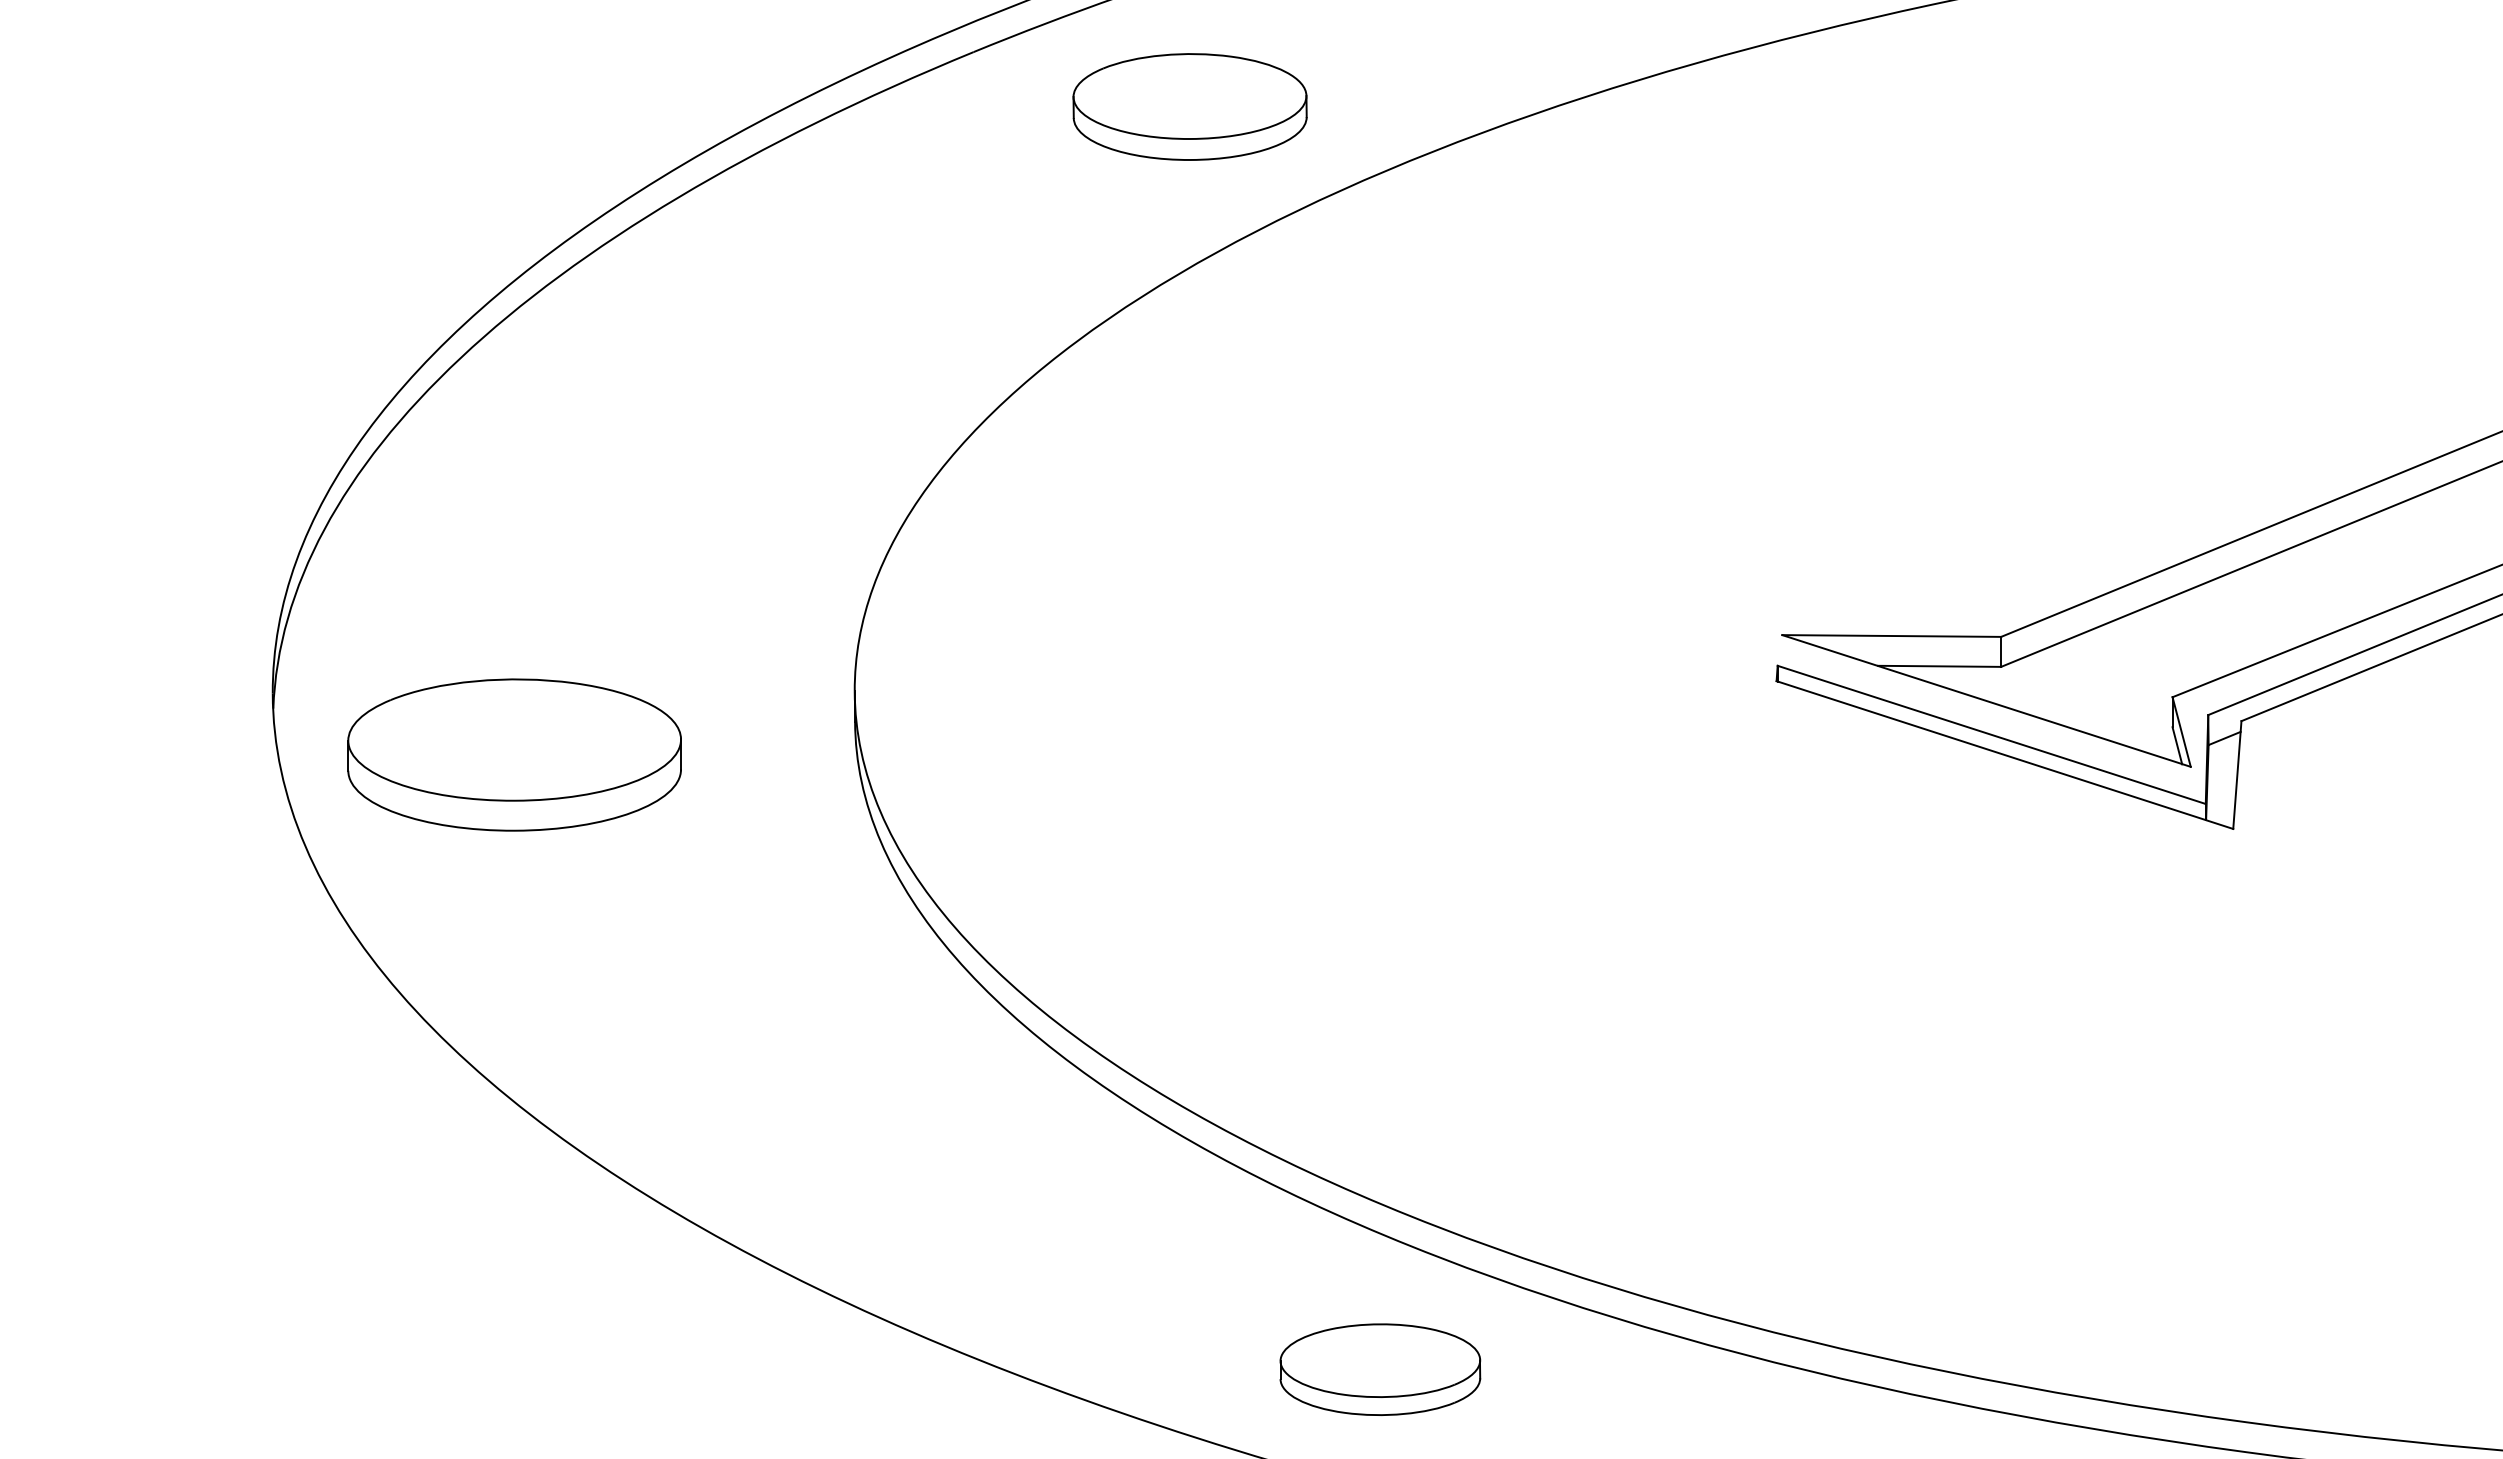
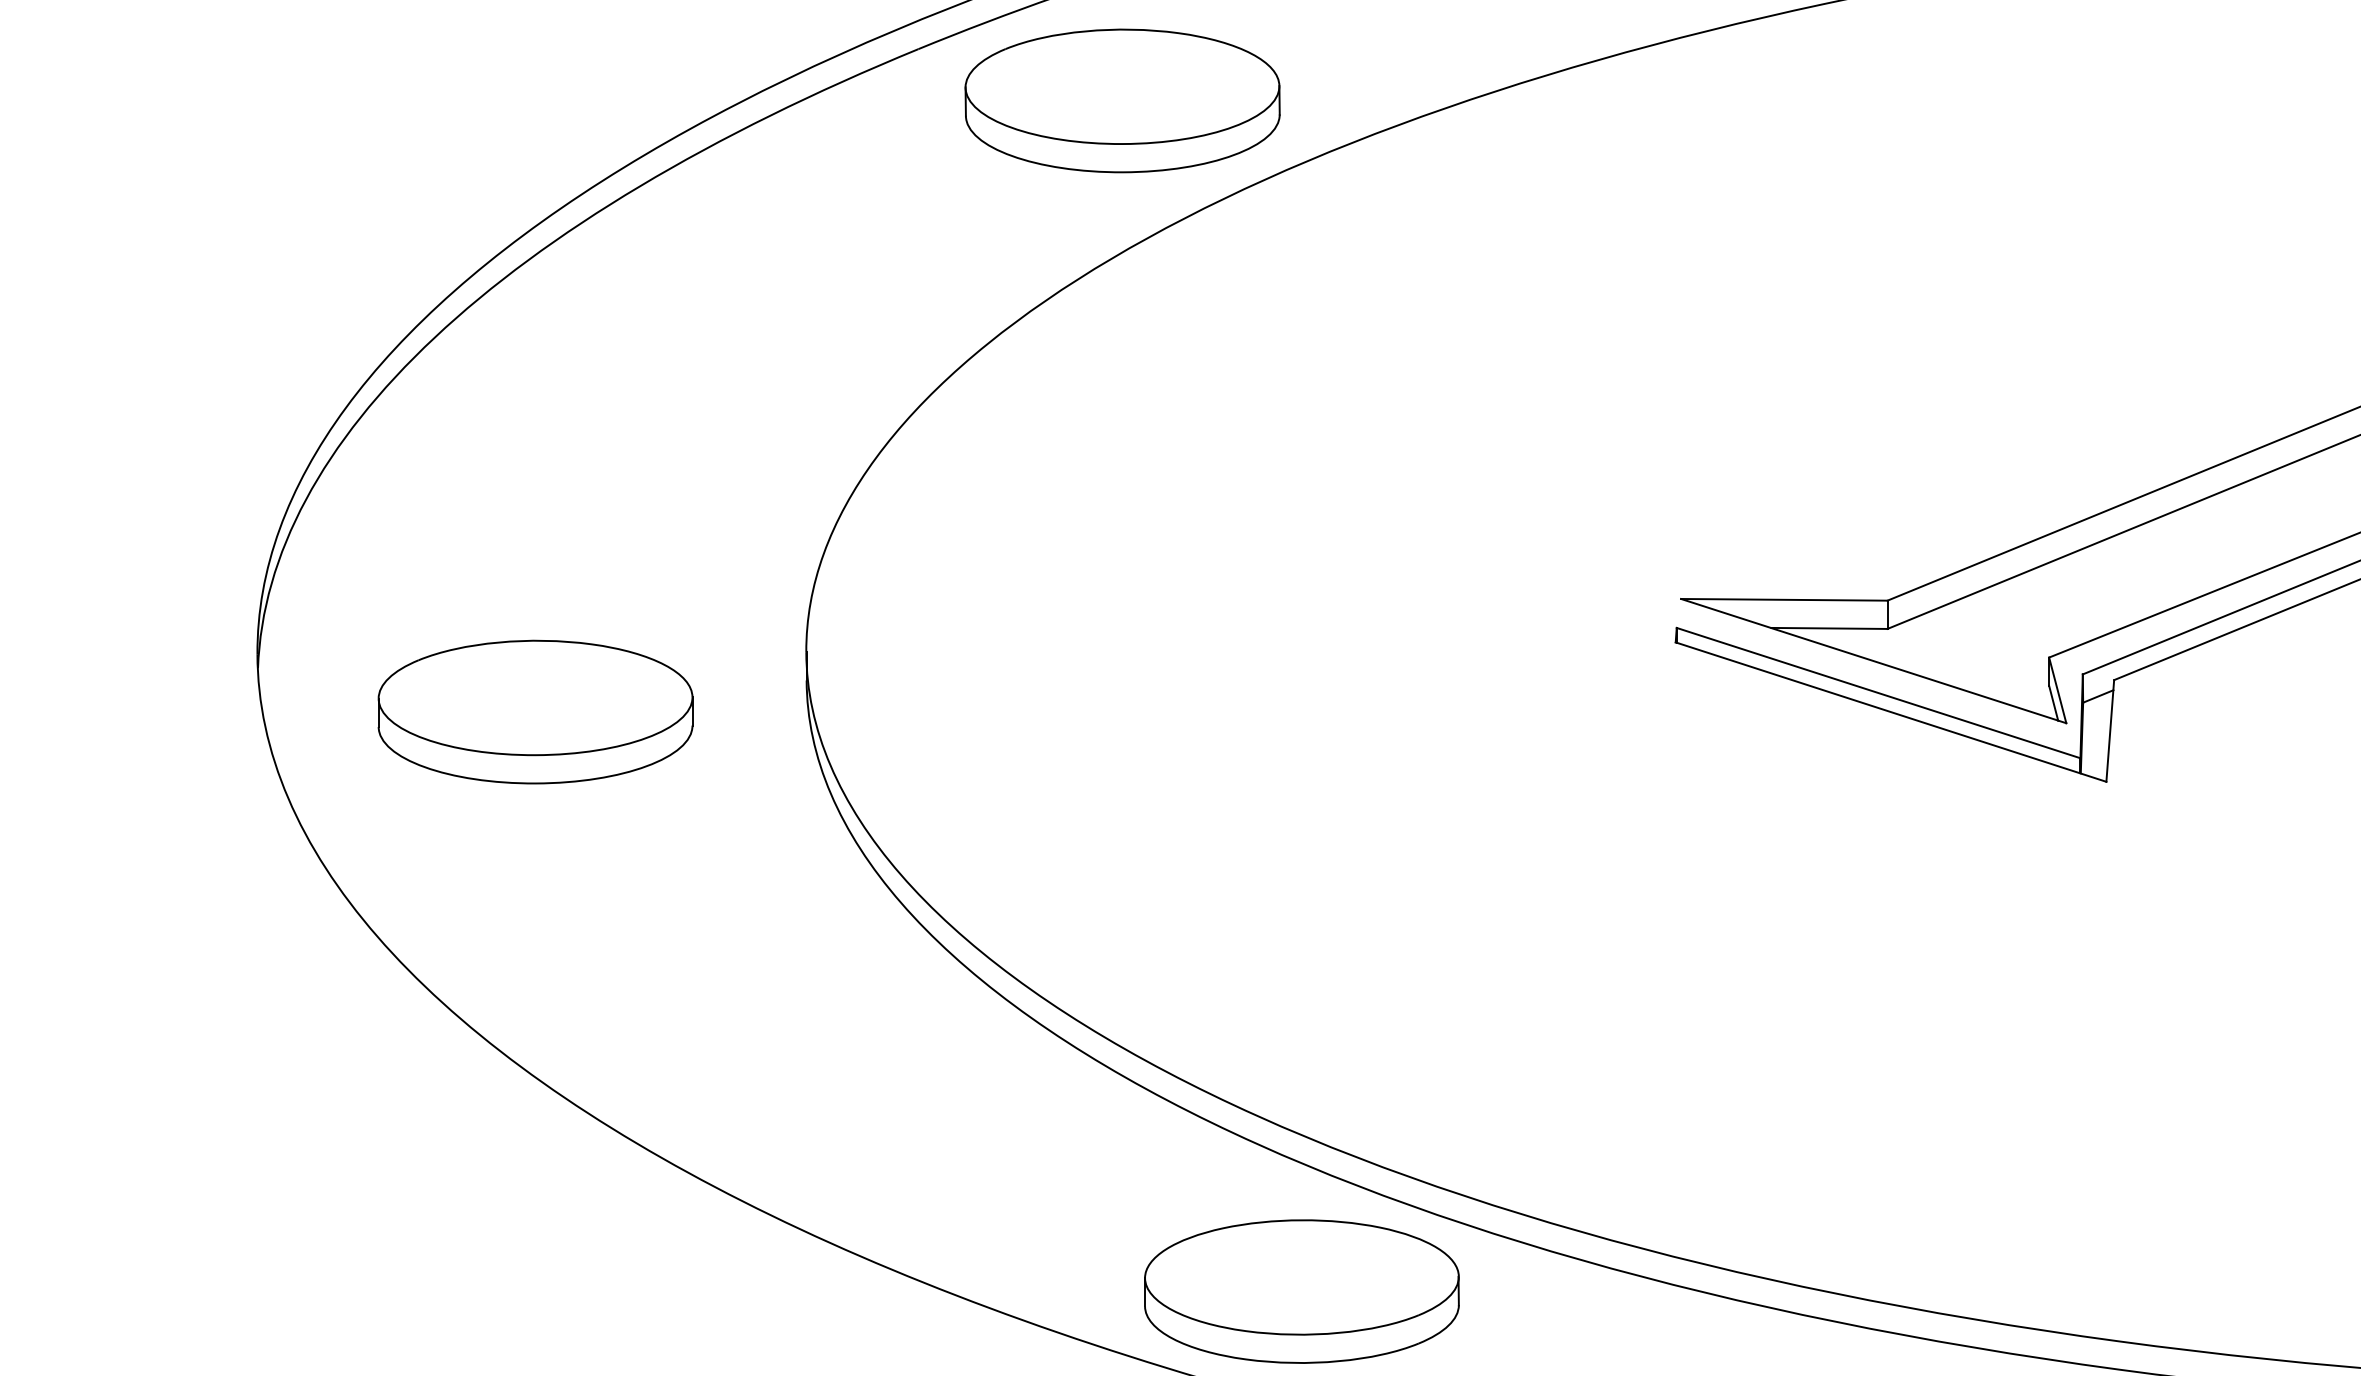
part: (1189, 106) -> (1122, 100), size x1.43
part: (514, 754) -> (535, 711), moved
part: (1380, 1369) -> (1302, 1291), size x1.67

